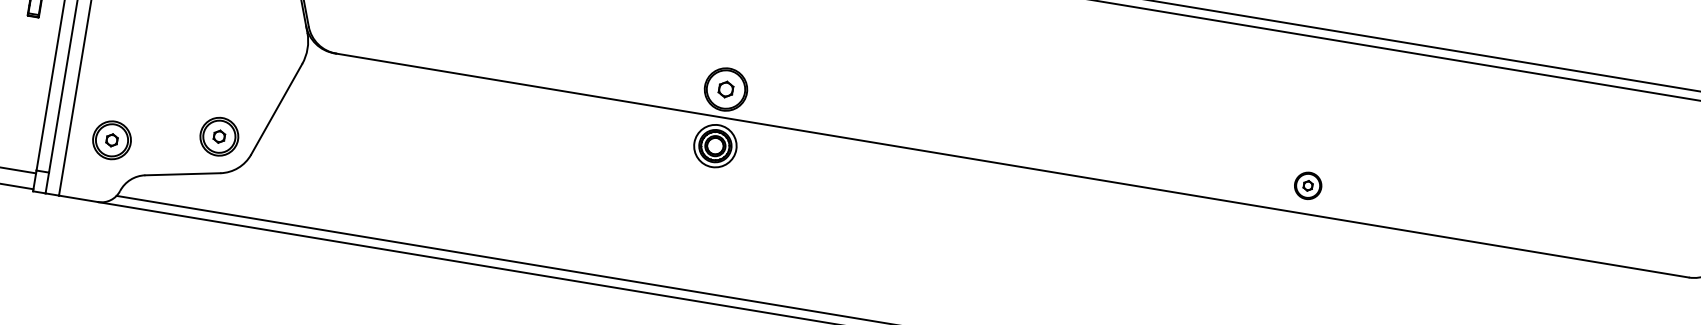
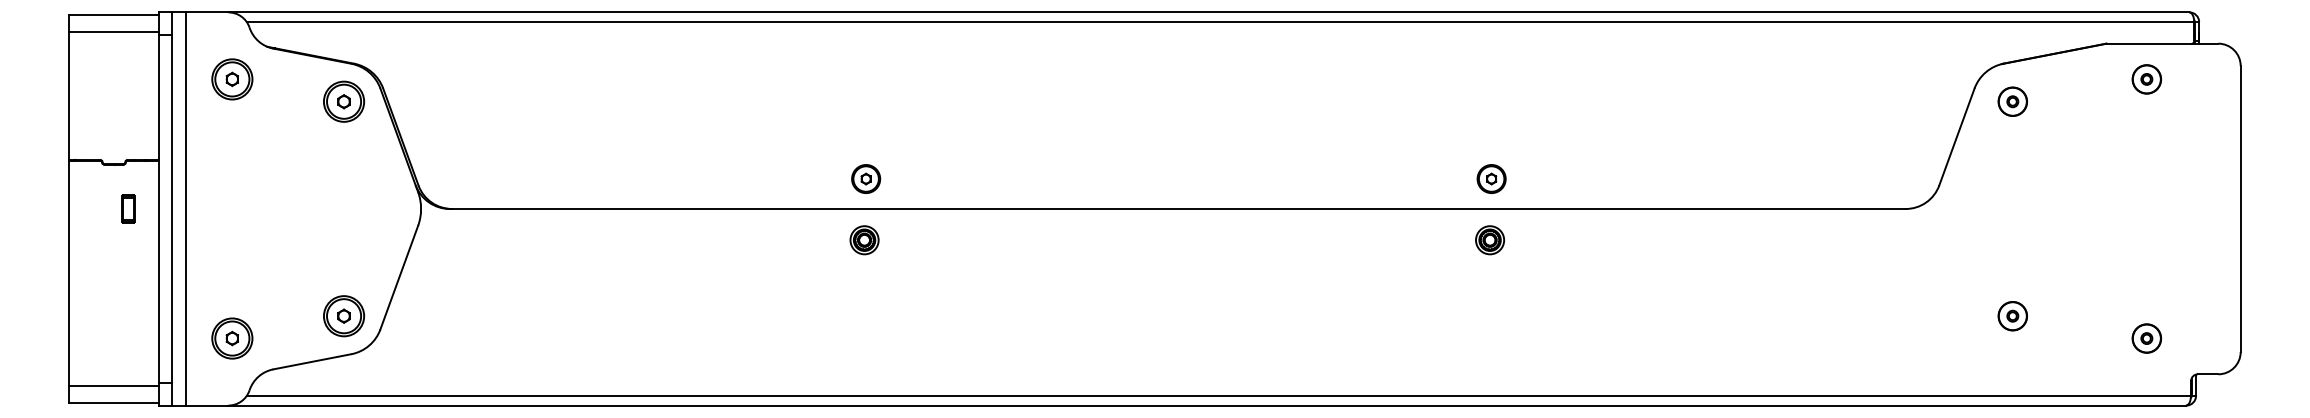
part: (726, 89) -> (866, 178), size x0.62
part: (715, 146) -> (864, 240), size x0.62
part: (1296, 242) -> (1489, 240), added

